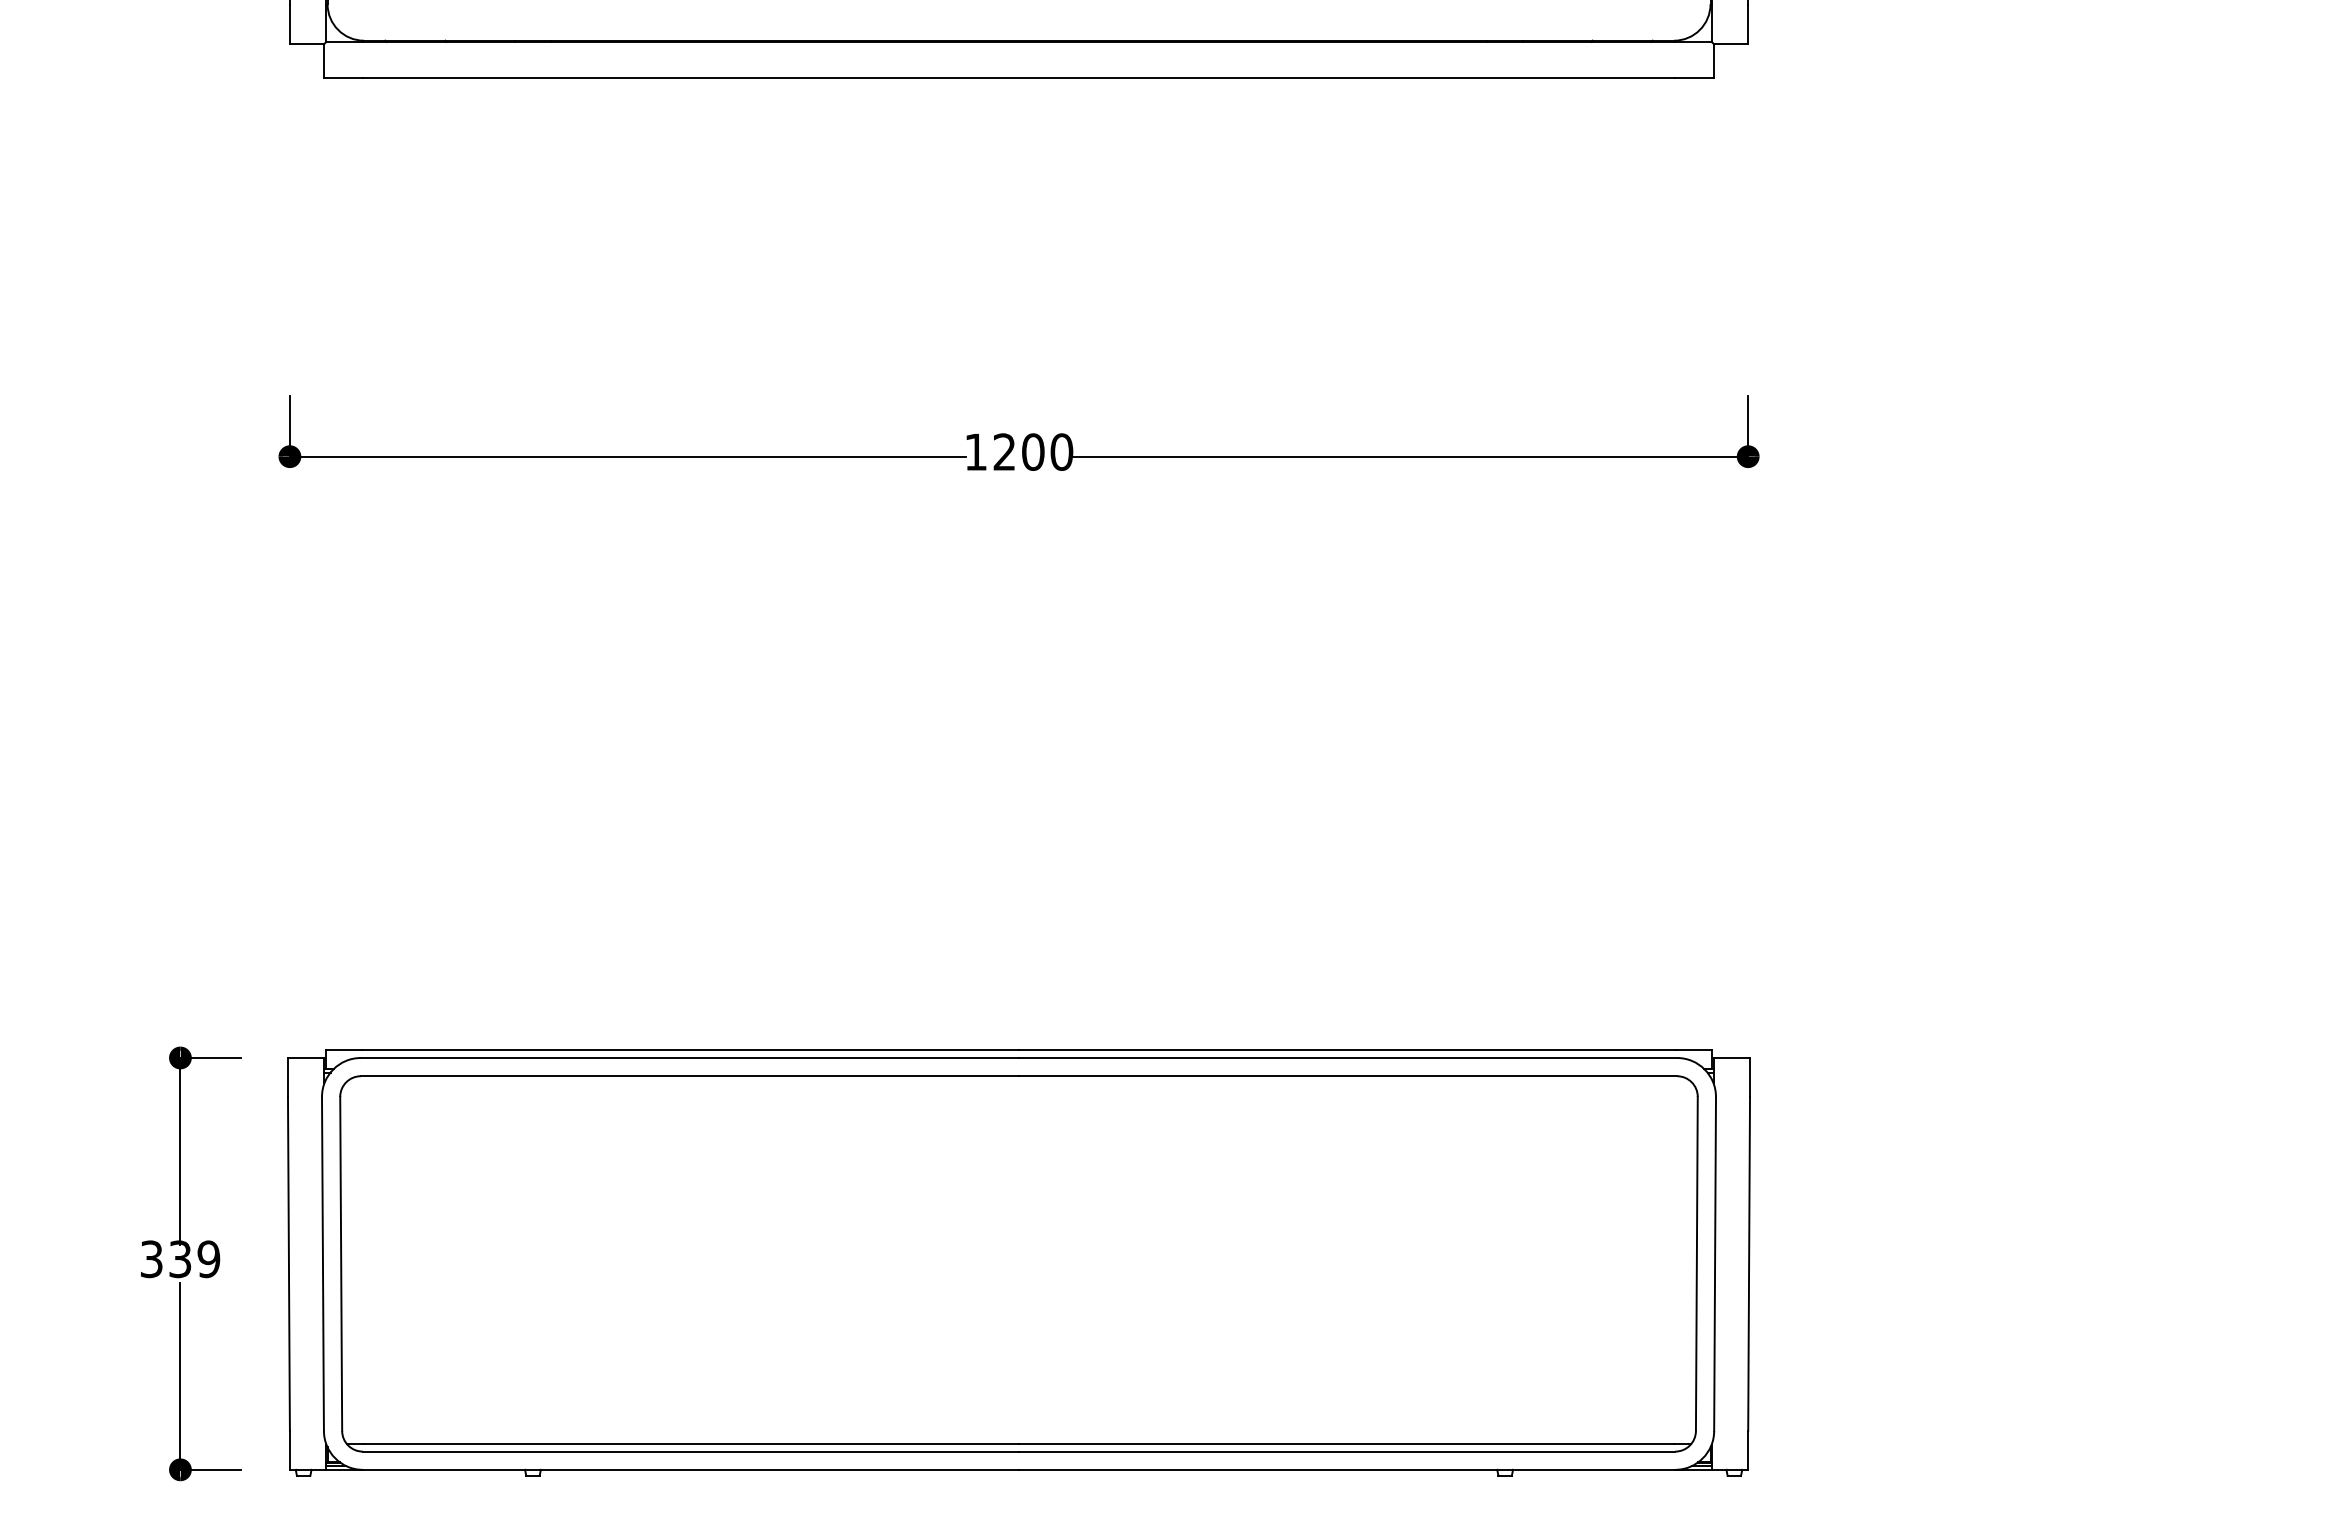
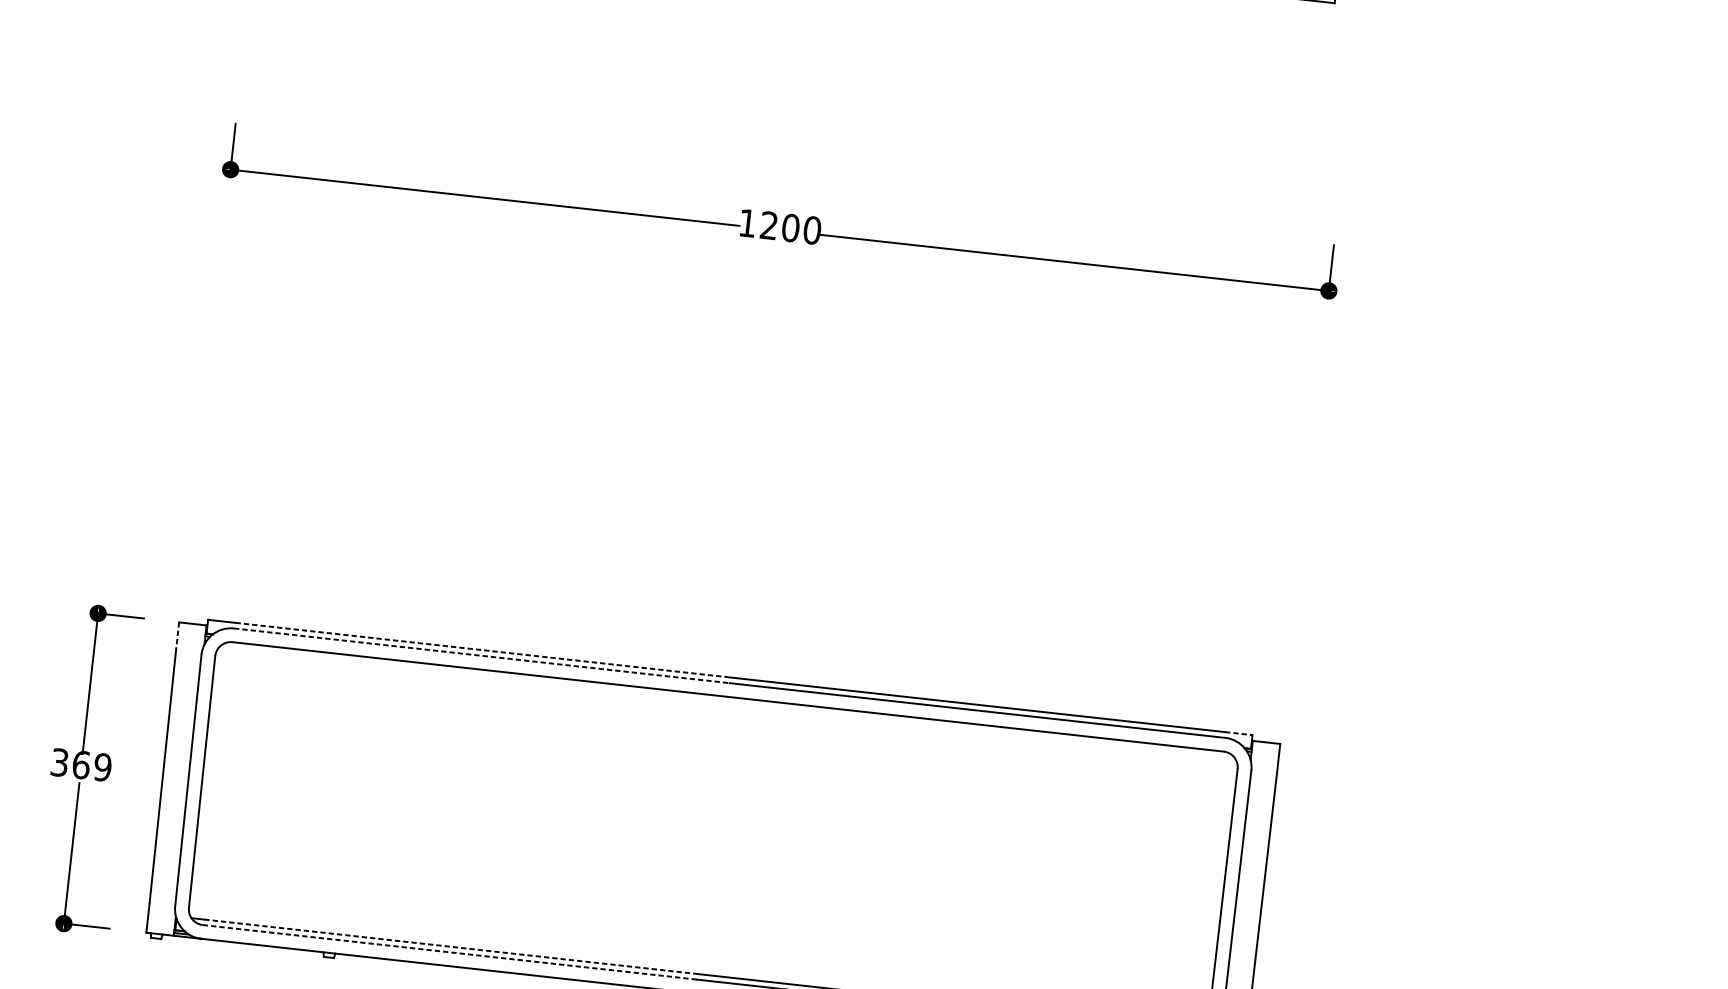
line: (691, 1050) -> (483, 650), solid -> dashed
line: (1694, 1050) -> (1239, 733), solid -> dashed
line: (690, 1057) -> (482, 655), solid -> dashed
line: (287, 1077) -> (177, 637), solid -> dashed
text: (180, 1259) -> (81, 765), 339 -> 369
line: (691, 1444) -> (450, 947), solid -> dashed
line: (691, 1451) -> (450, 952), solid -> dashed

